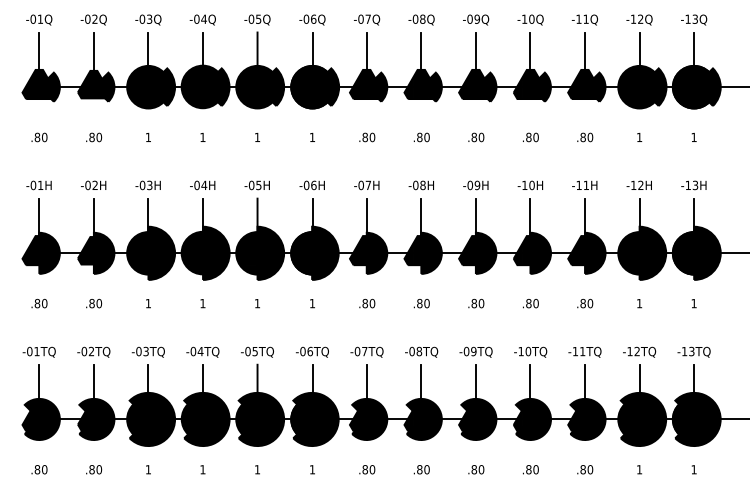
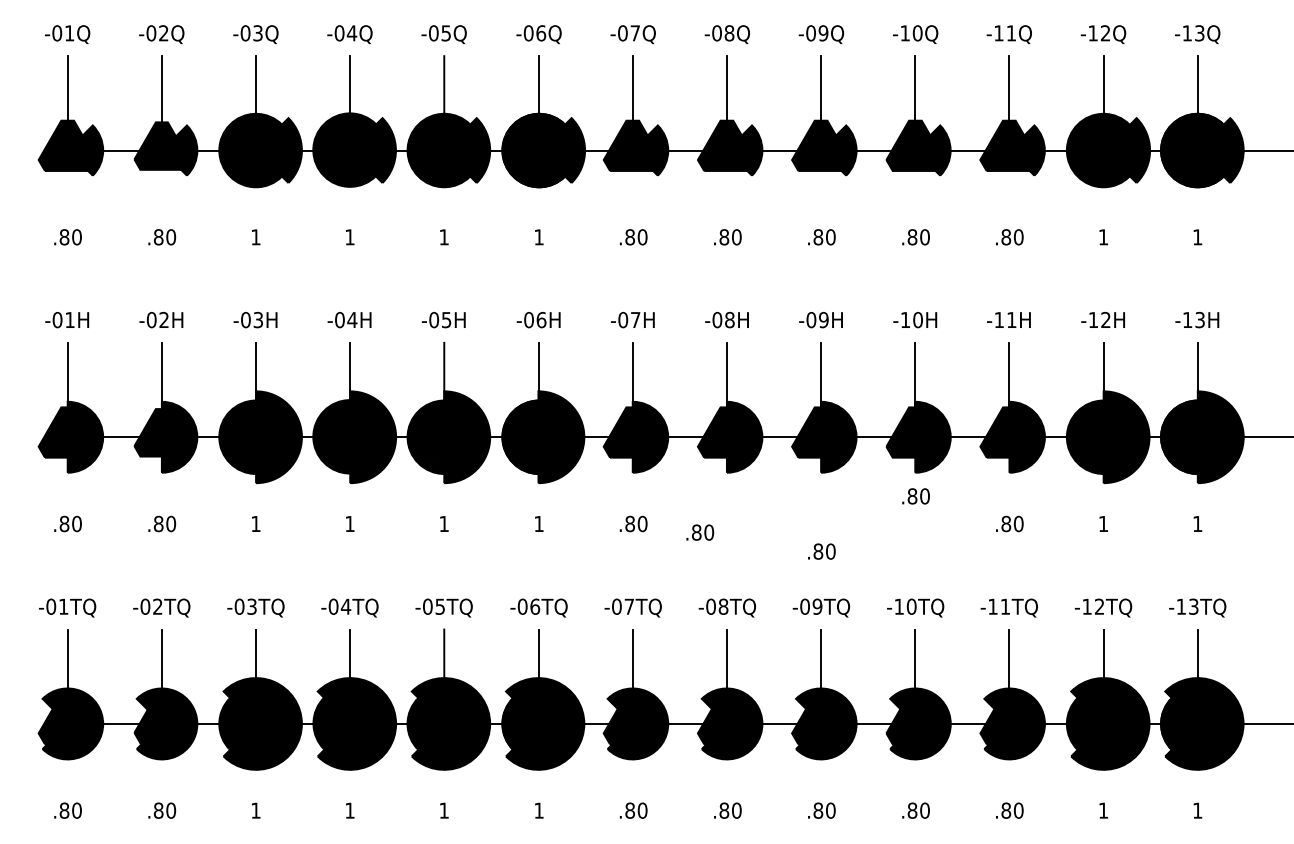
text: (421, 303) -> (699, 532), moved
text: (476, 303) -> (822, 551), moved
text: (530, 303) -> (915, 496), moved

